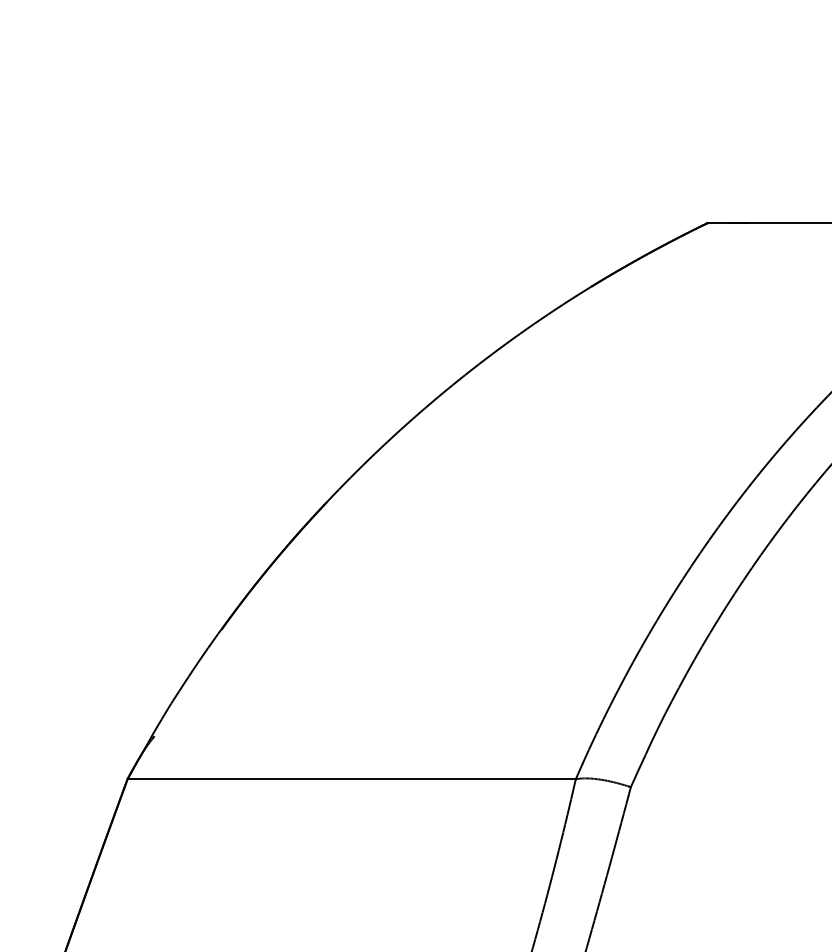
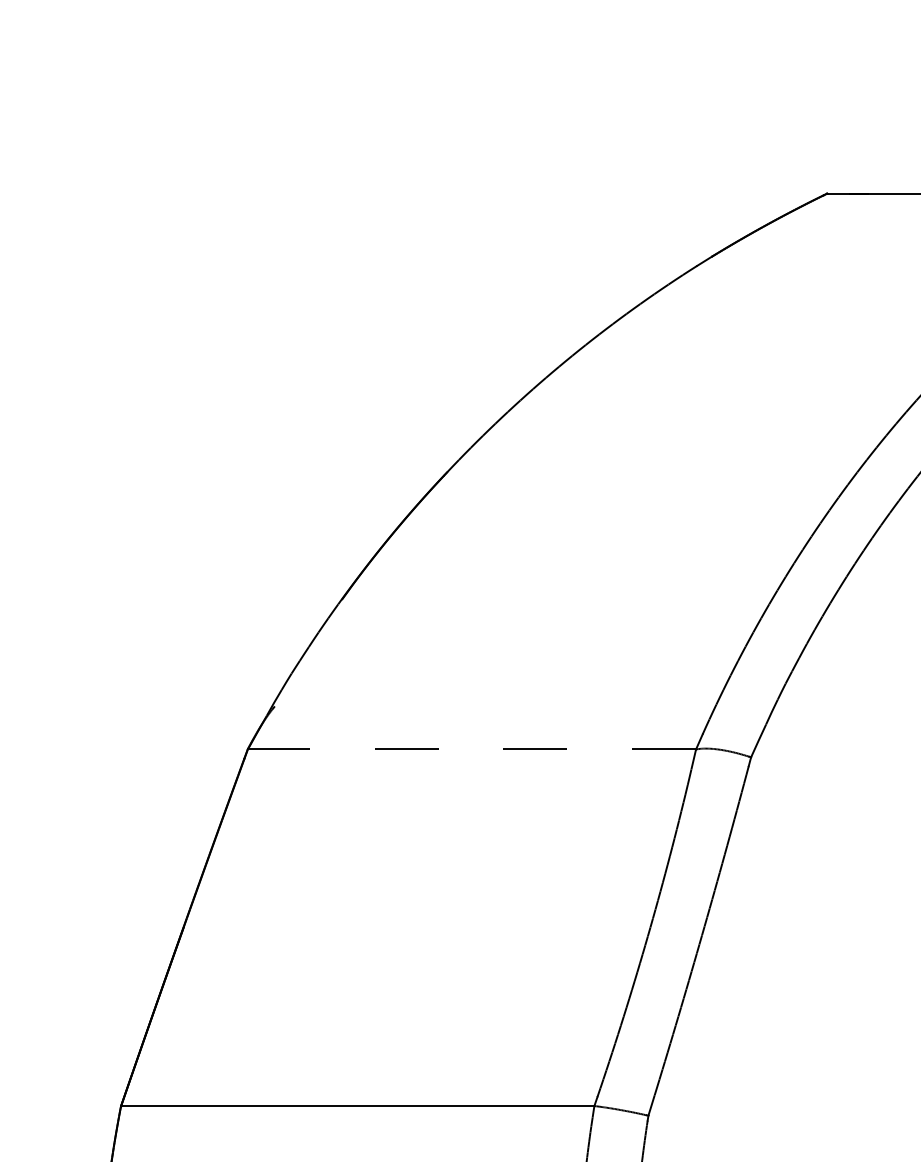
line: (351, 779) -> (471, 749), solid -> dashed

